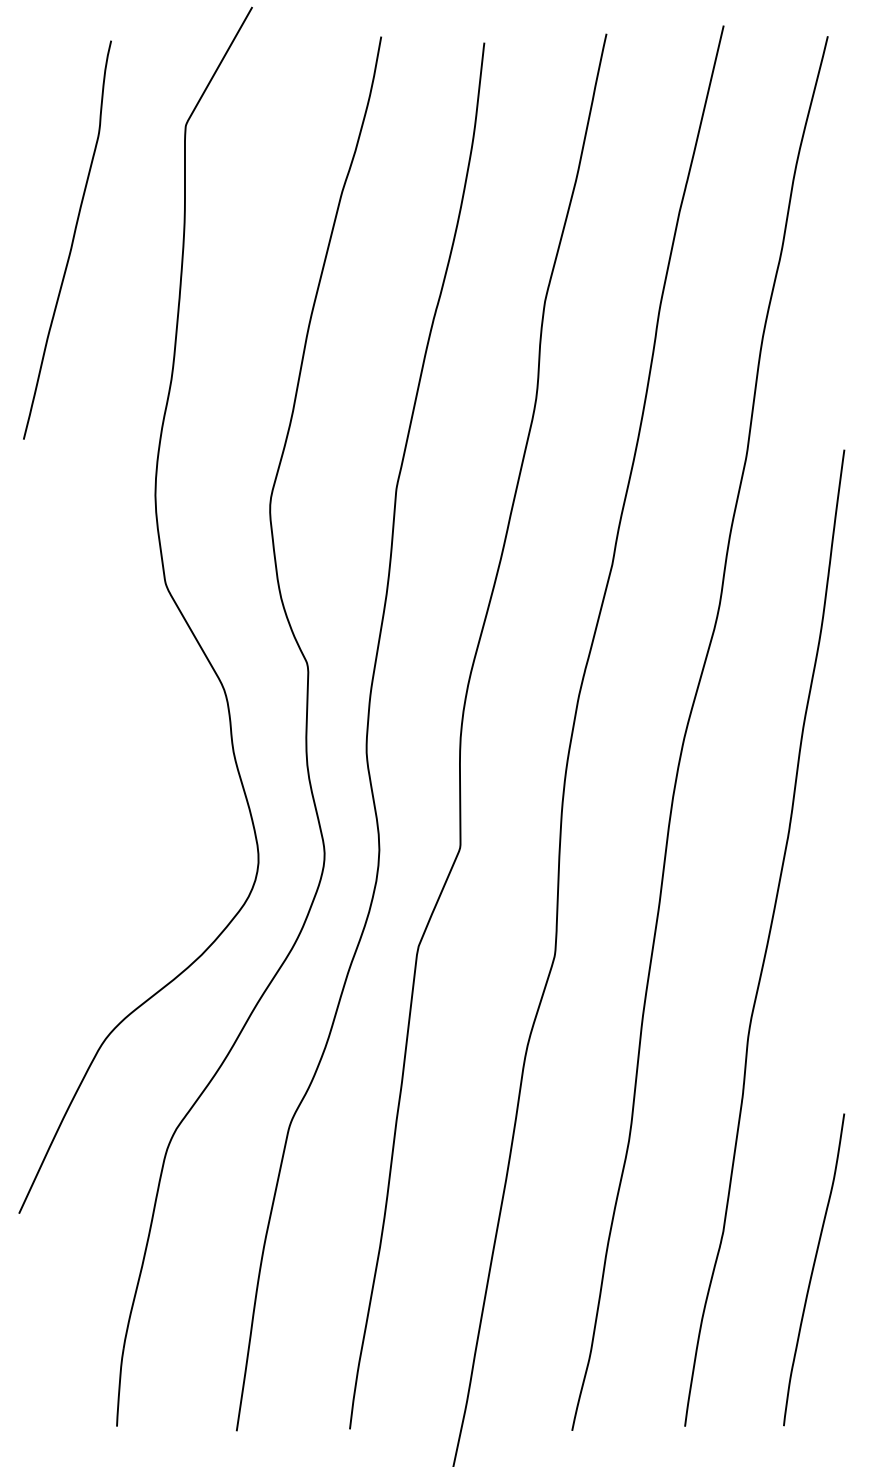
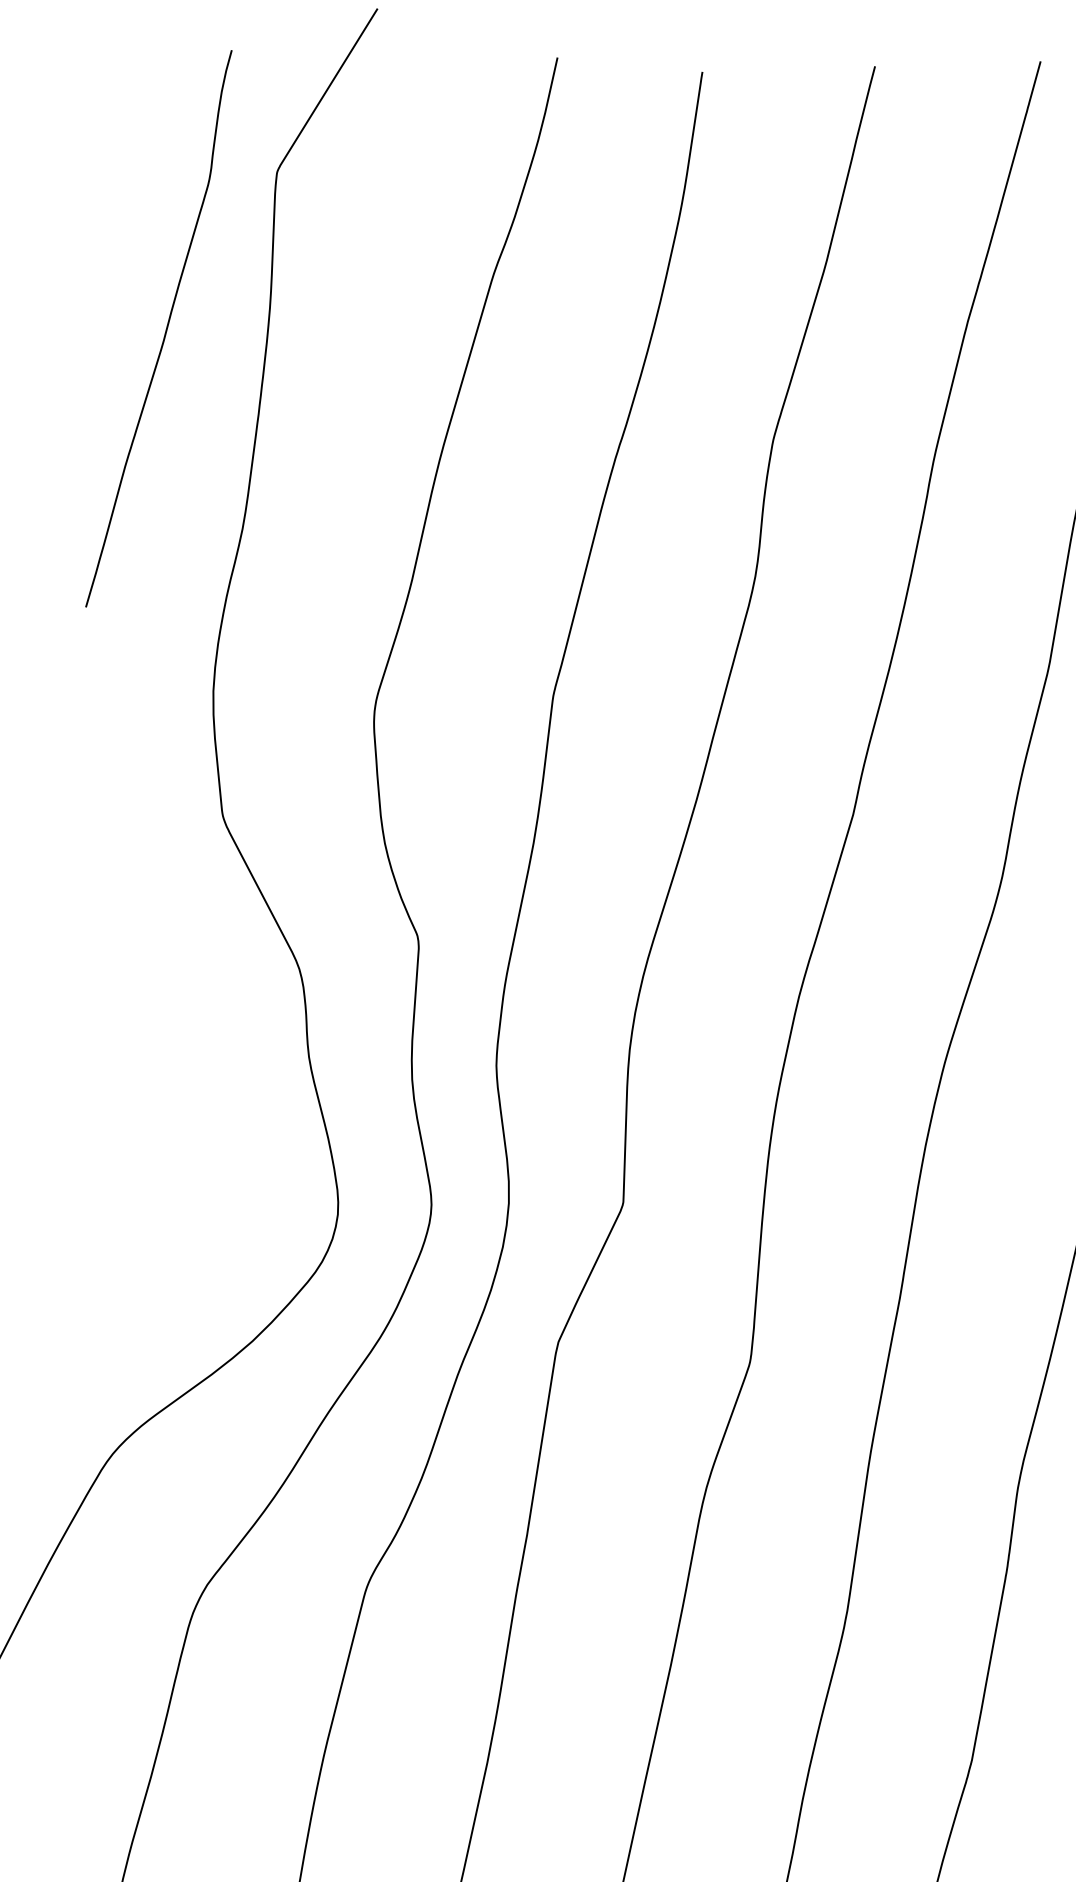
curve: (71, 241) -> (164, 330), moved

